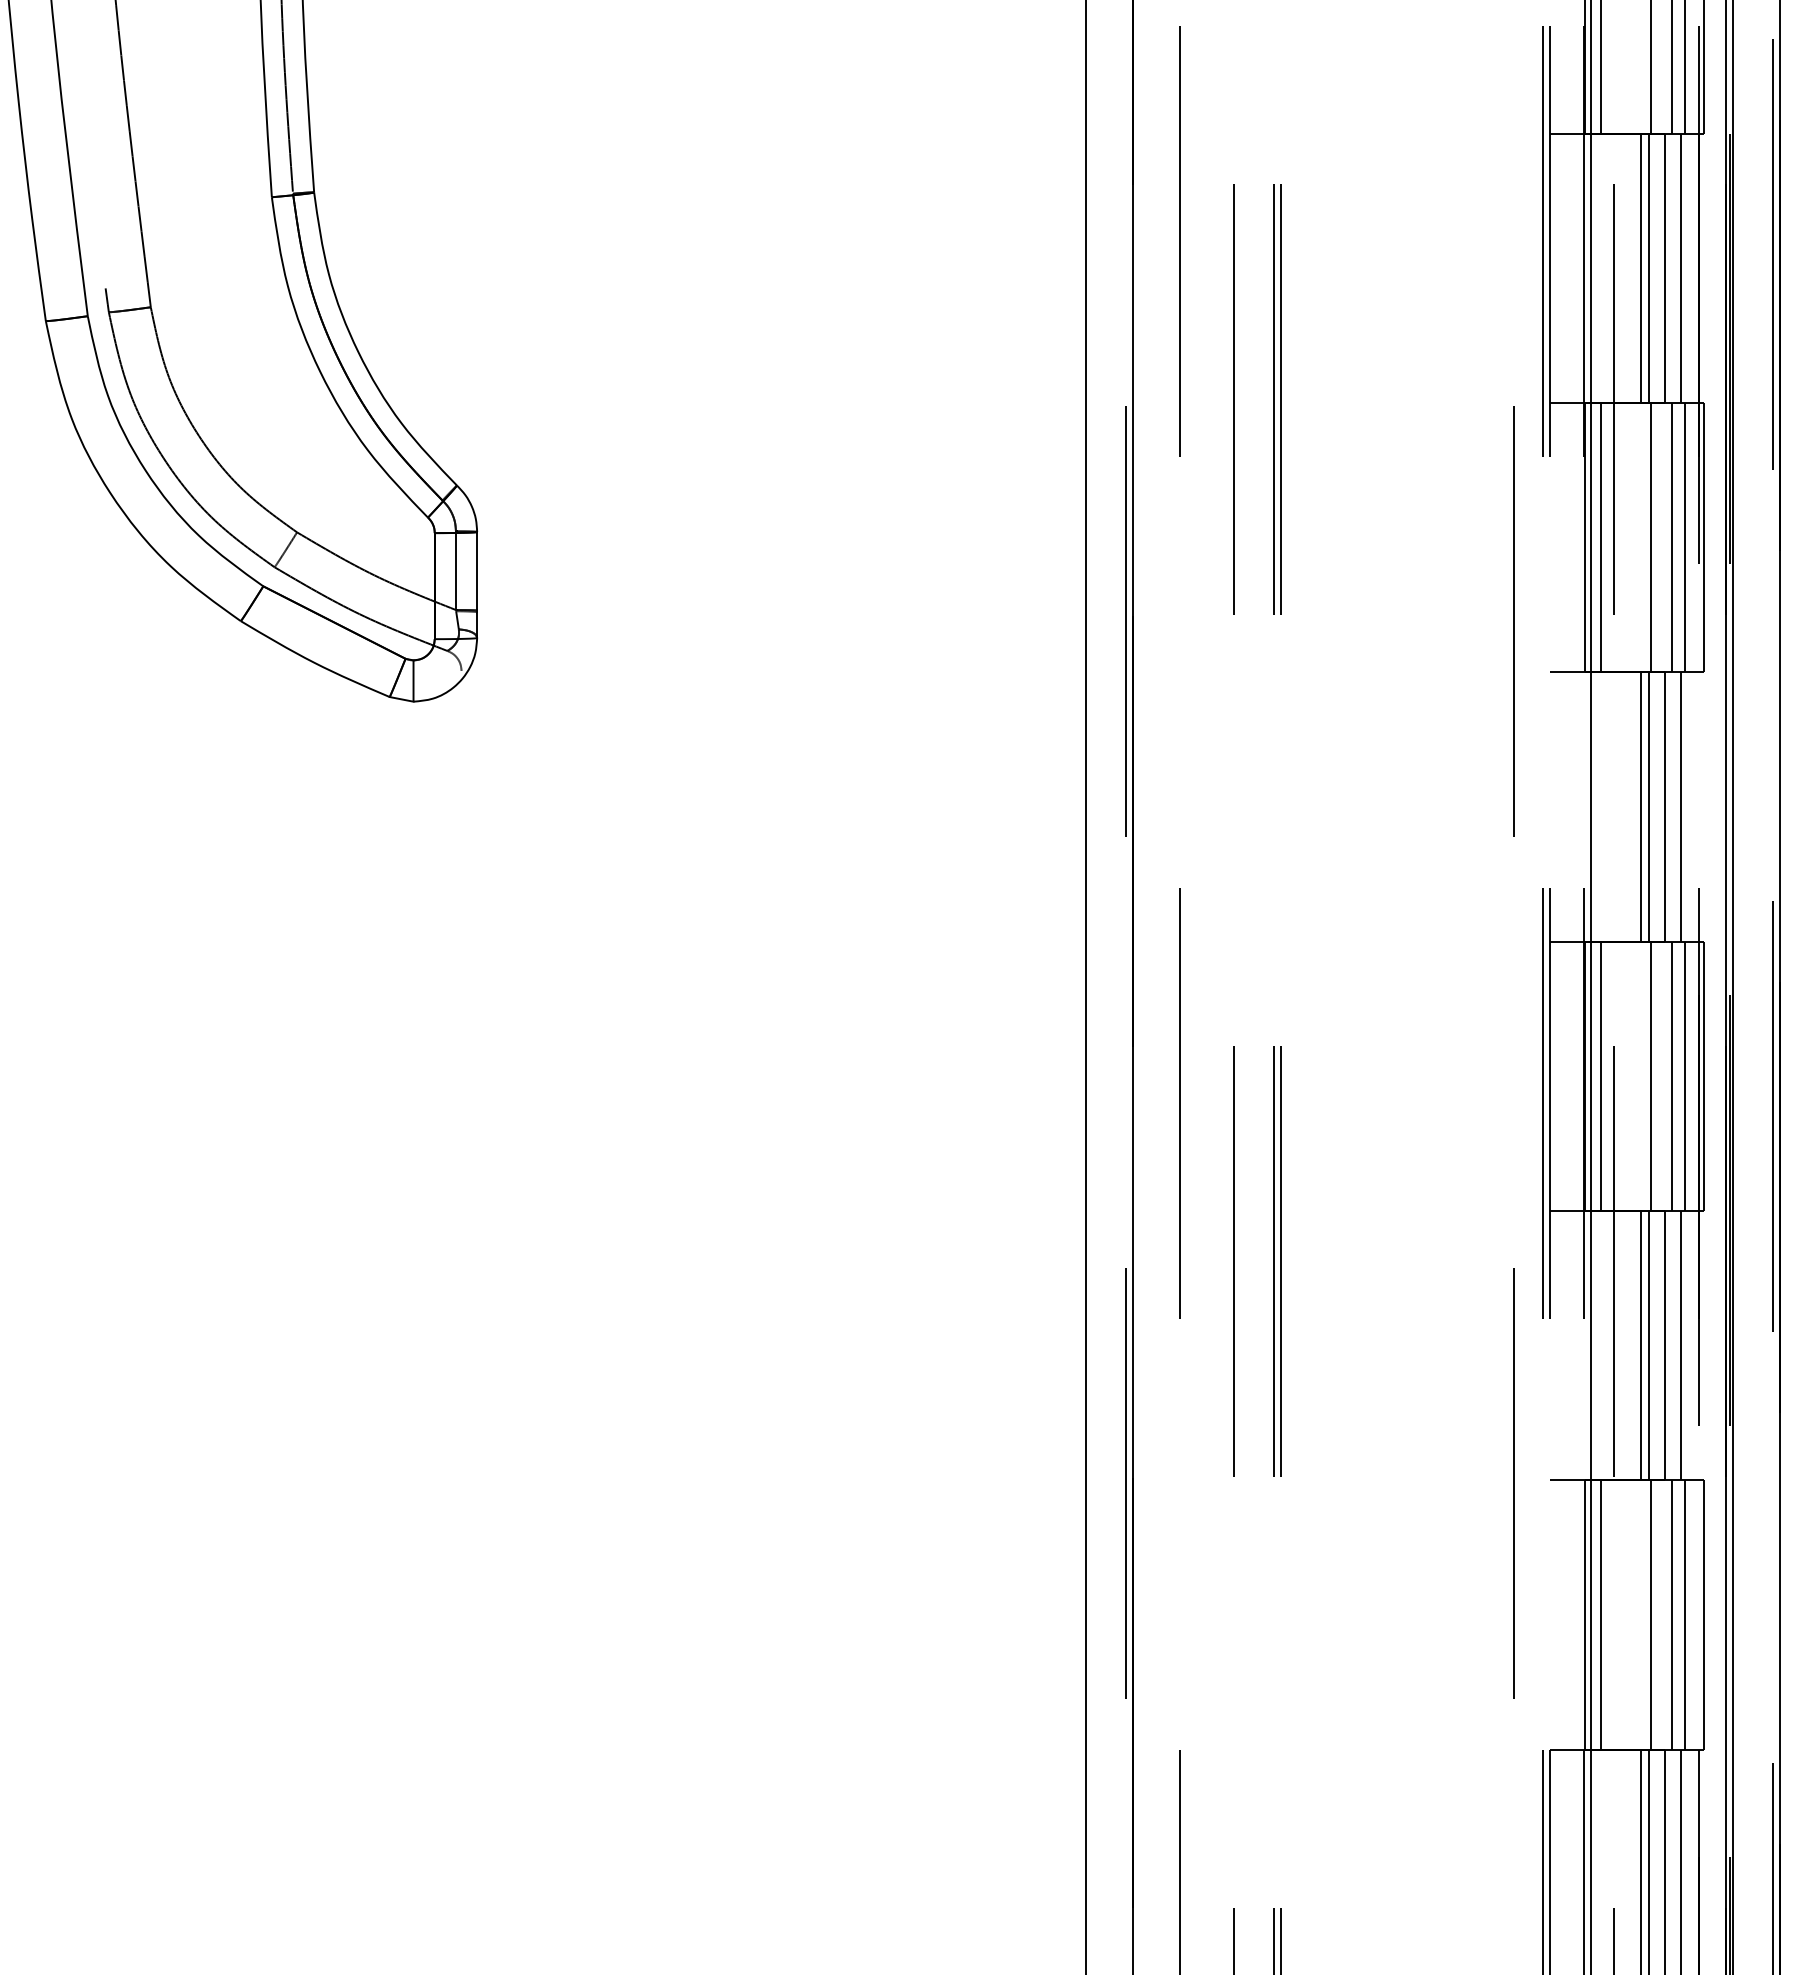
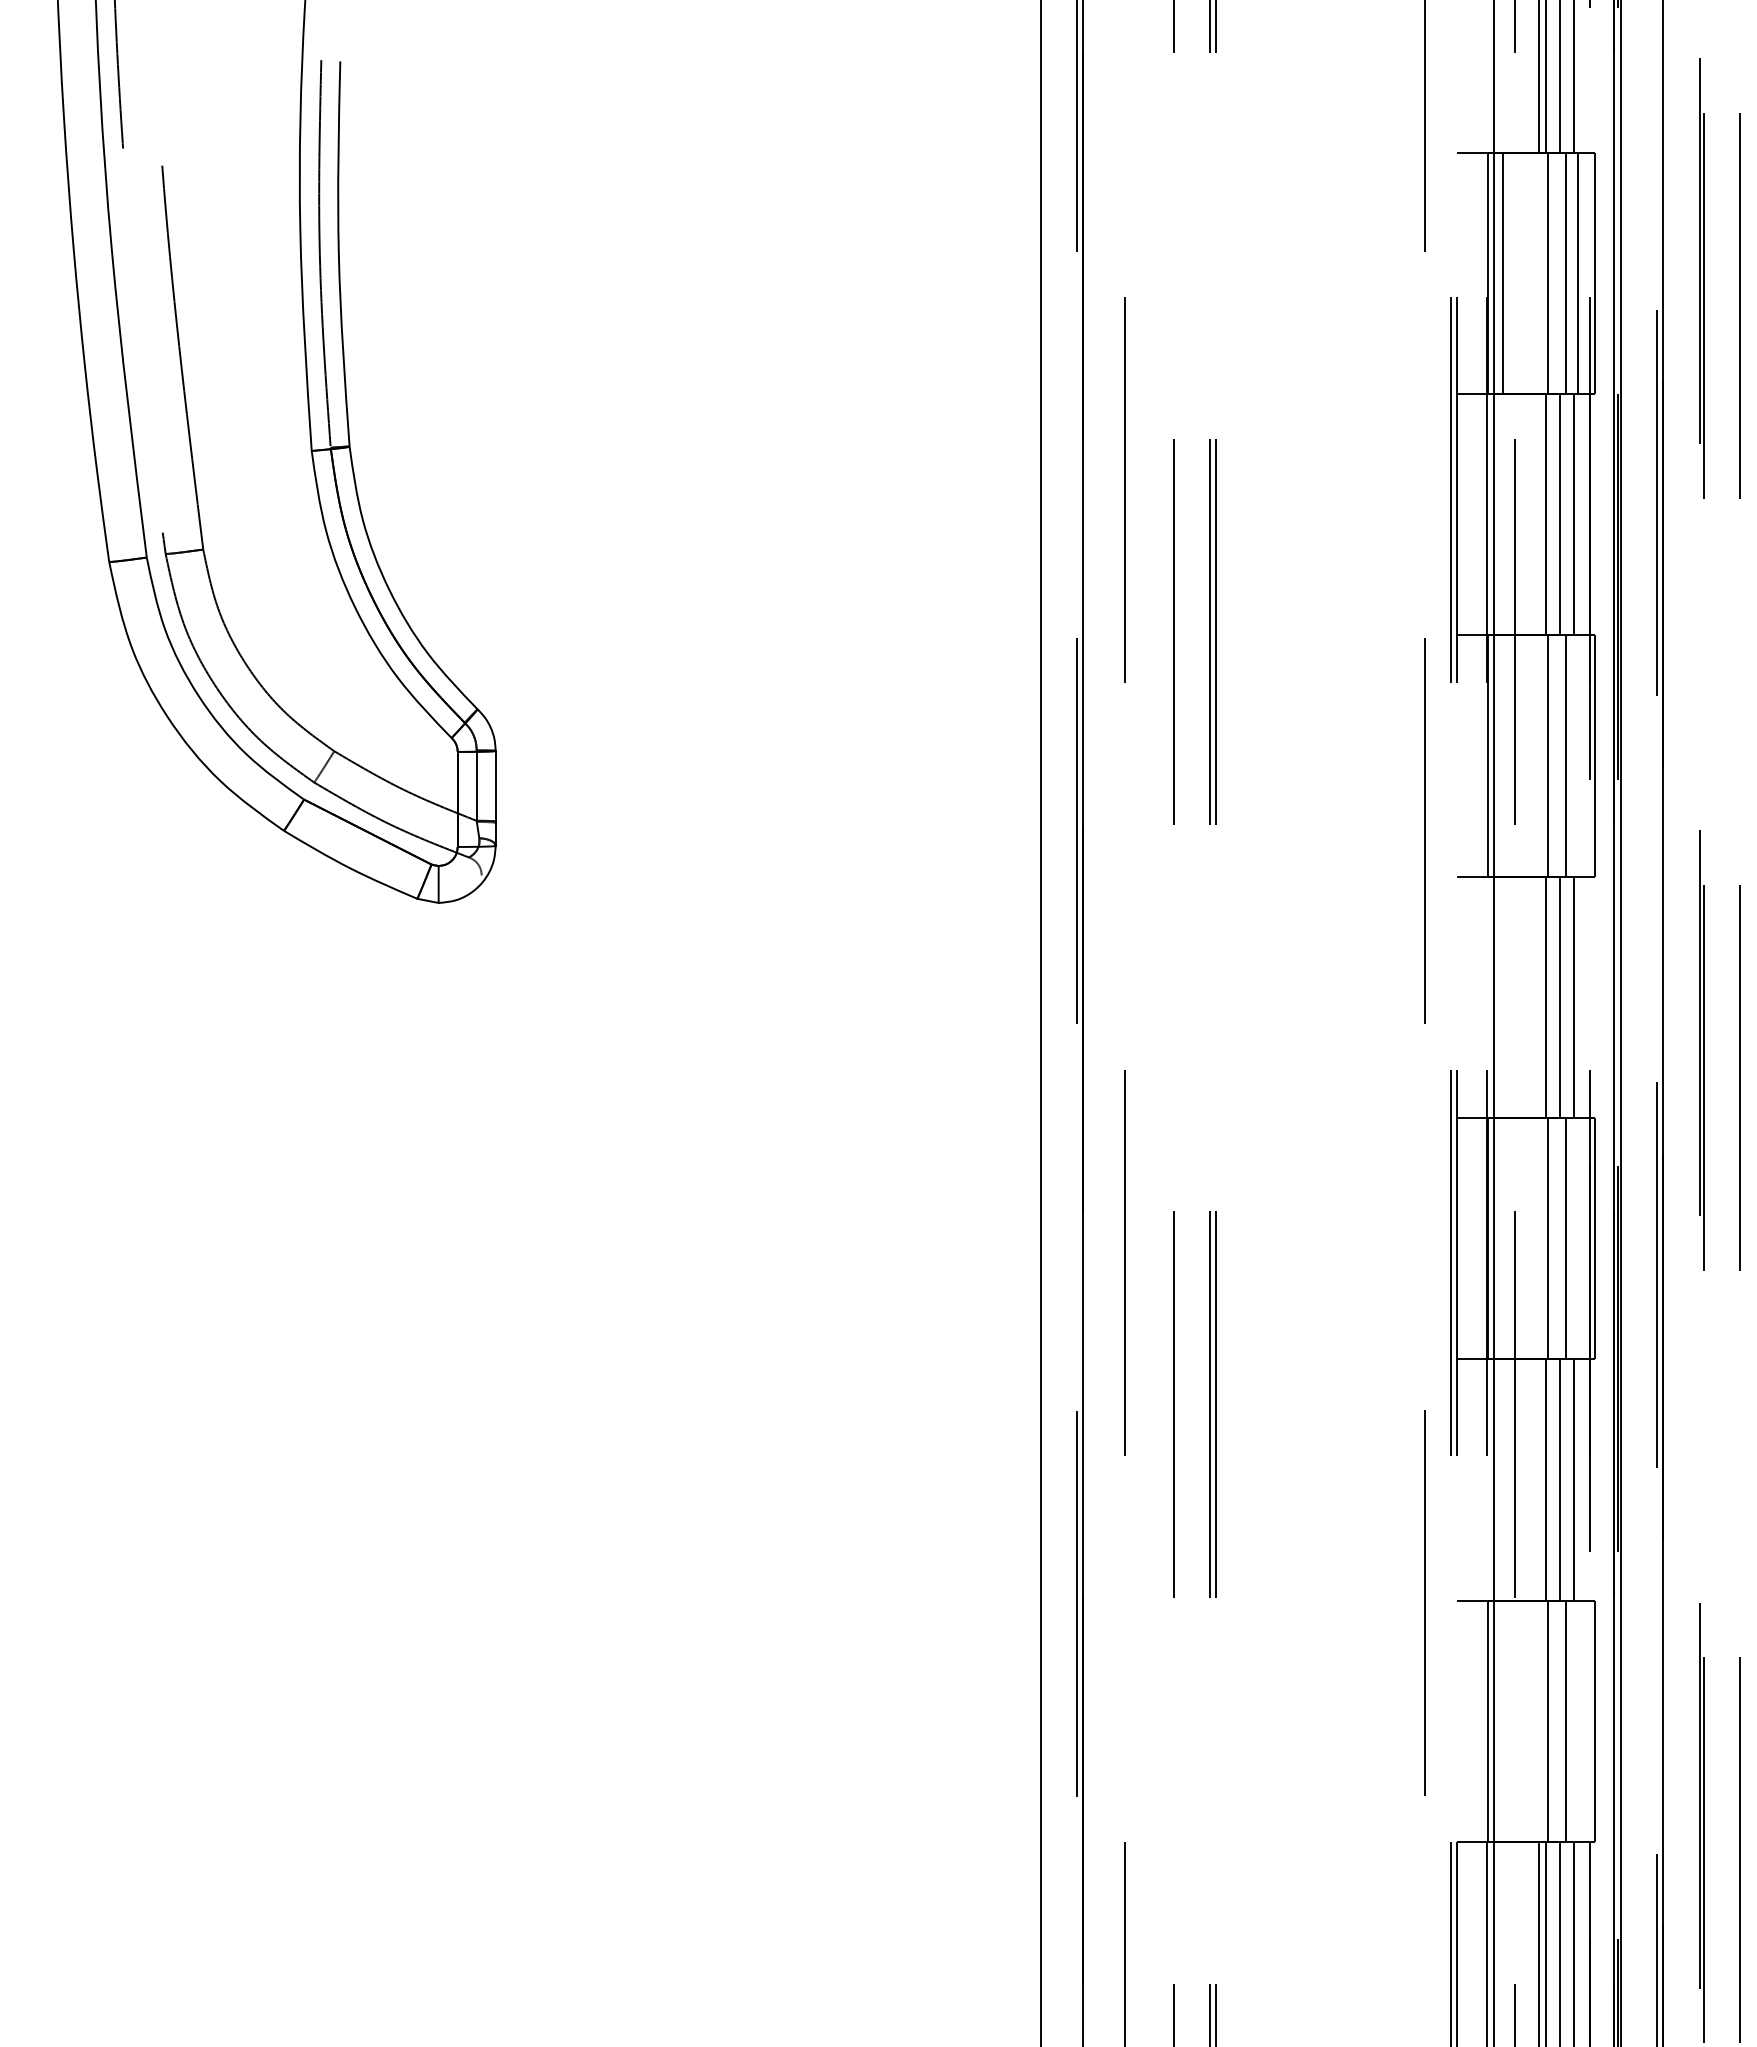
line: (1640, 268) -> (1538, 514), removed
line: (1600, 537) -> (1502, 755), removed
line: (1684, 537) -> (1577, 755), removed
line: (1640, 806) -> (1538, 996), removed
line: (1600, 1076) -> (1502, 1238), removed
line: (1684, 1076) -> (1577, 1238), removed
line: (1640, 1345) -> (1538, 1479), removed
line: (1600, 1614) -> (1502, 1720), removed
line: (1684, 1614) -> (1577, 1720), removed

